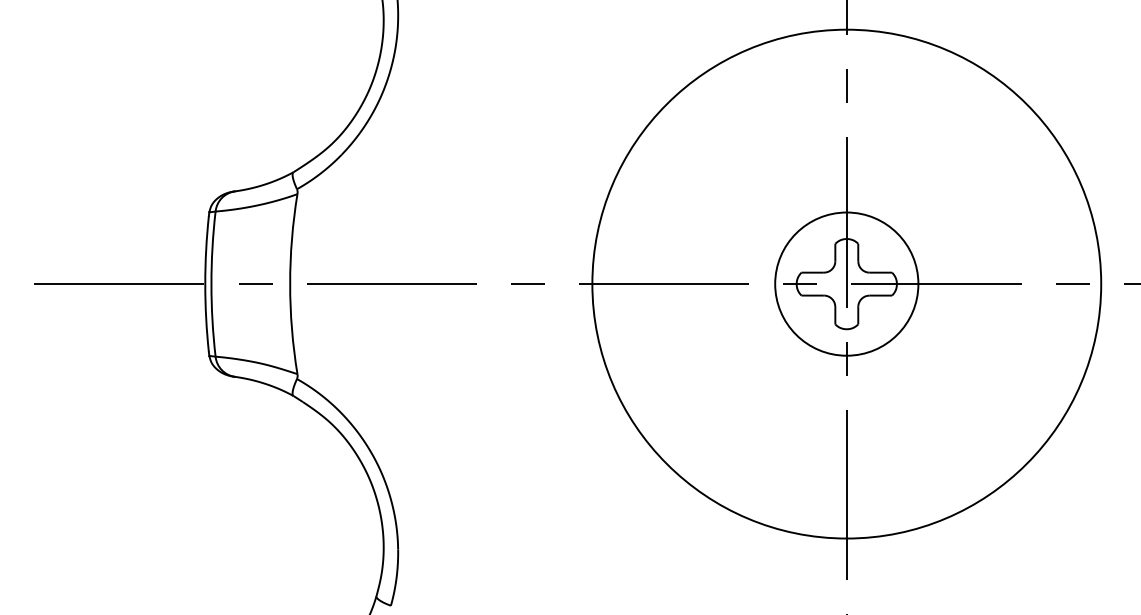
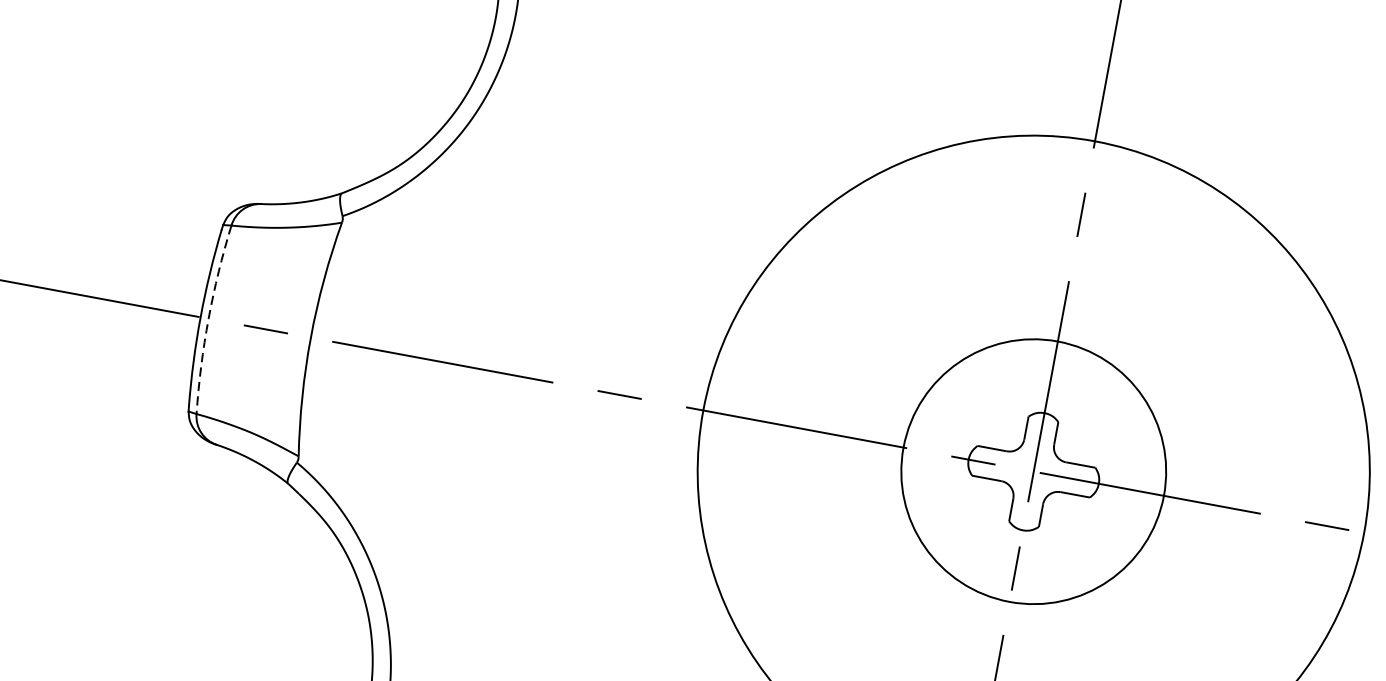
circle: (846, 283) -> (1033, 470), size x1.4
arc: (211, 284) -> (208, 319), solid -> dashed

